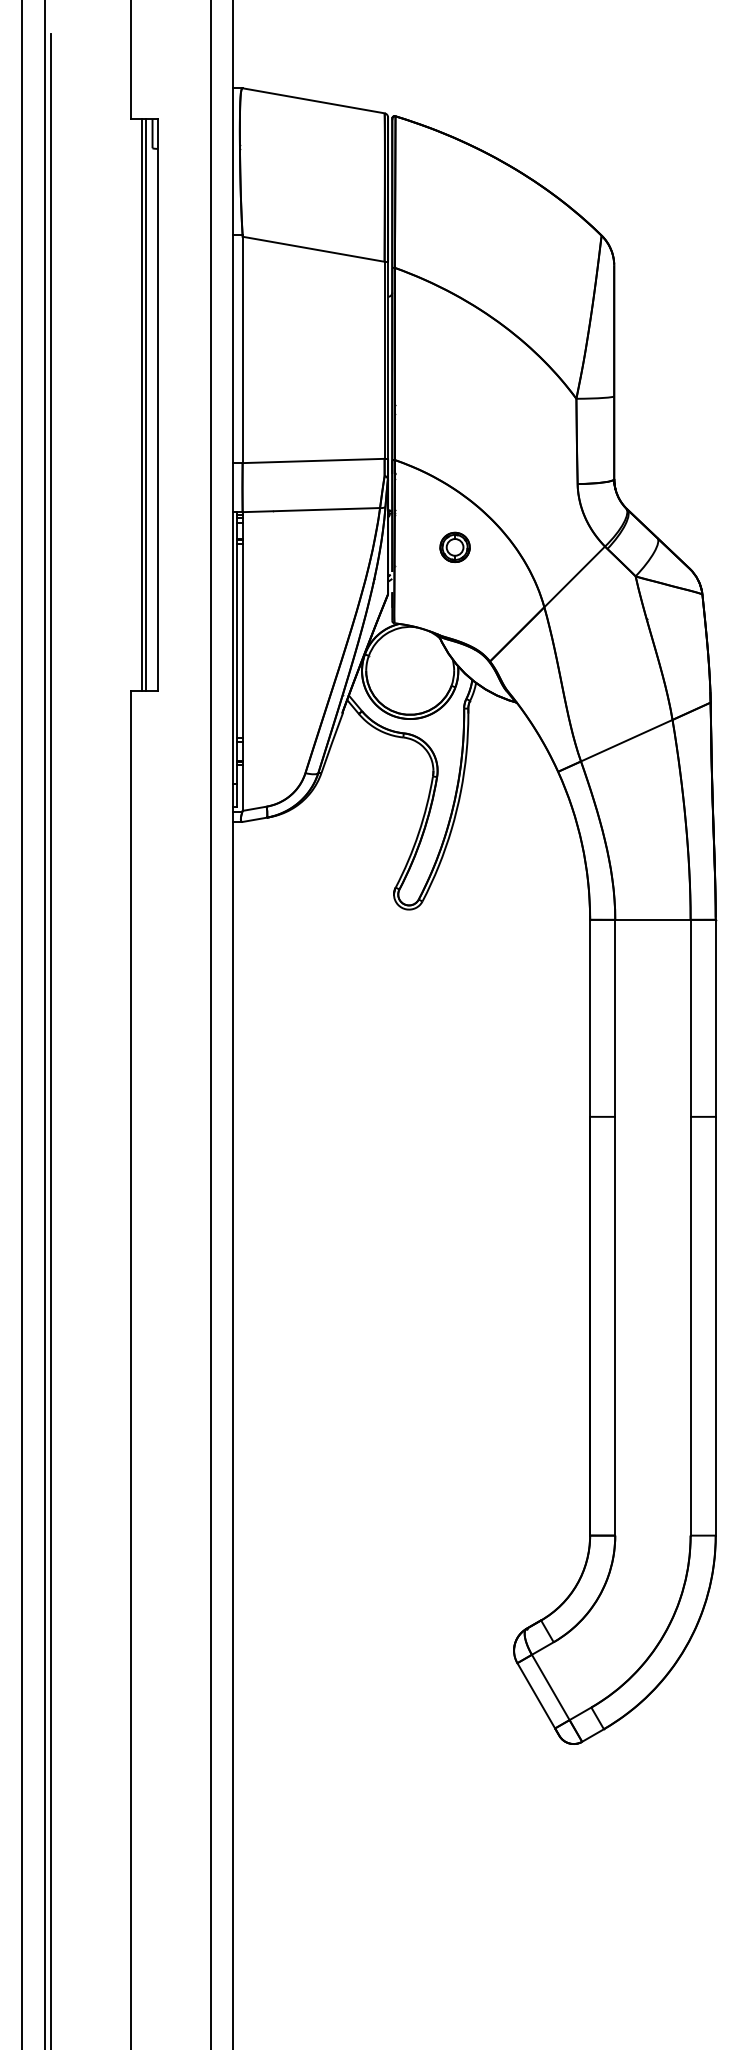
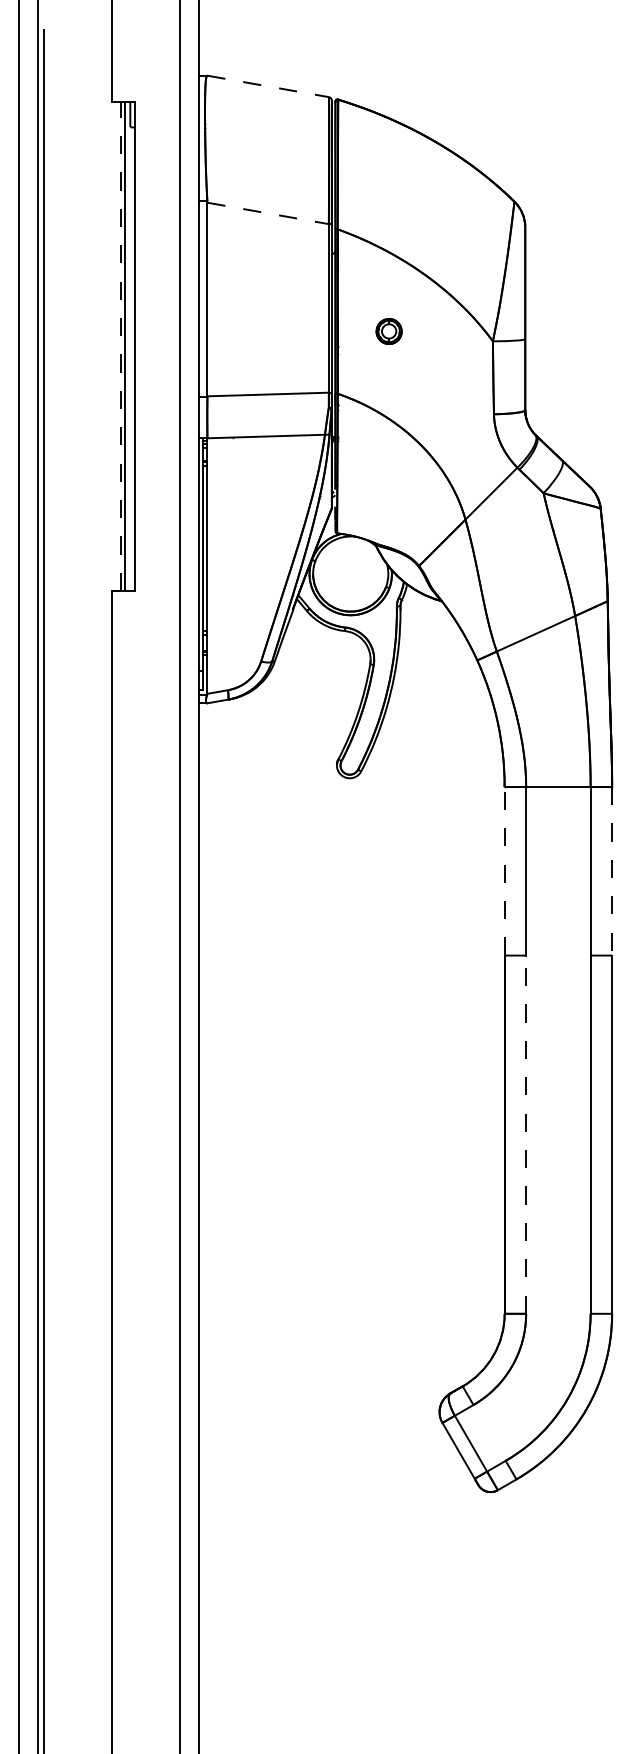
line: (314, 100) -> (268, 86), solid -> dashed
line: (314, 249) -> (268, 213), solid -> dashed
line: (141, 404) -> (120, 346), solid -> dashed
part: (454, 547) -> (388, 331), moved
line: (589, 1017) -> (504, 870), solid -> dashed
line: (716, 1018) -> (612, 871), solid -> dashed
line: (615, 1326) -> (526, 1134), solid -> dashed

